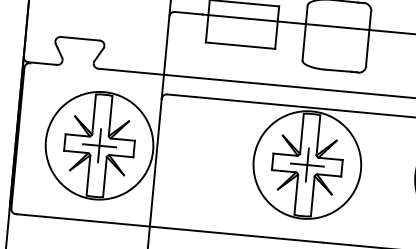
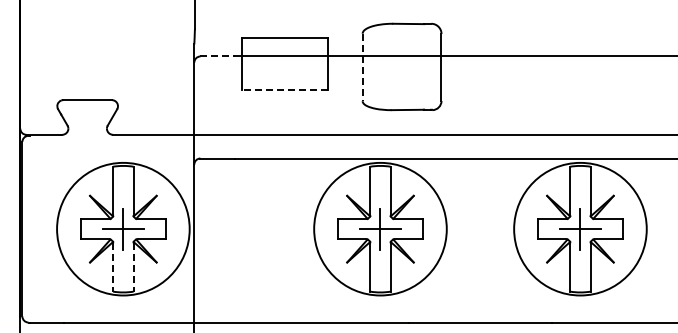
line: (189, 13) -> (218, 56), solid -> dashed
line: (304, 33) -> (362, 67), solid -> dashed
line: (240, 45) -> (284, 90), solid -> dashed
line: (88, 176) -> (113, 268), solid -> dashed
line: (104, 178) -> (133, 268), solid -> dashed

